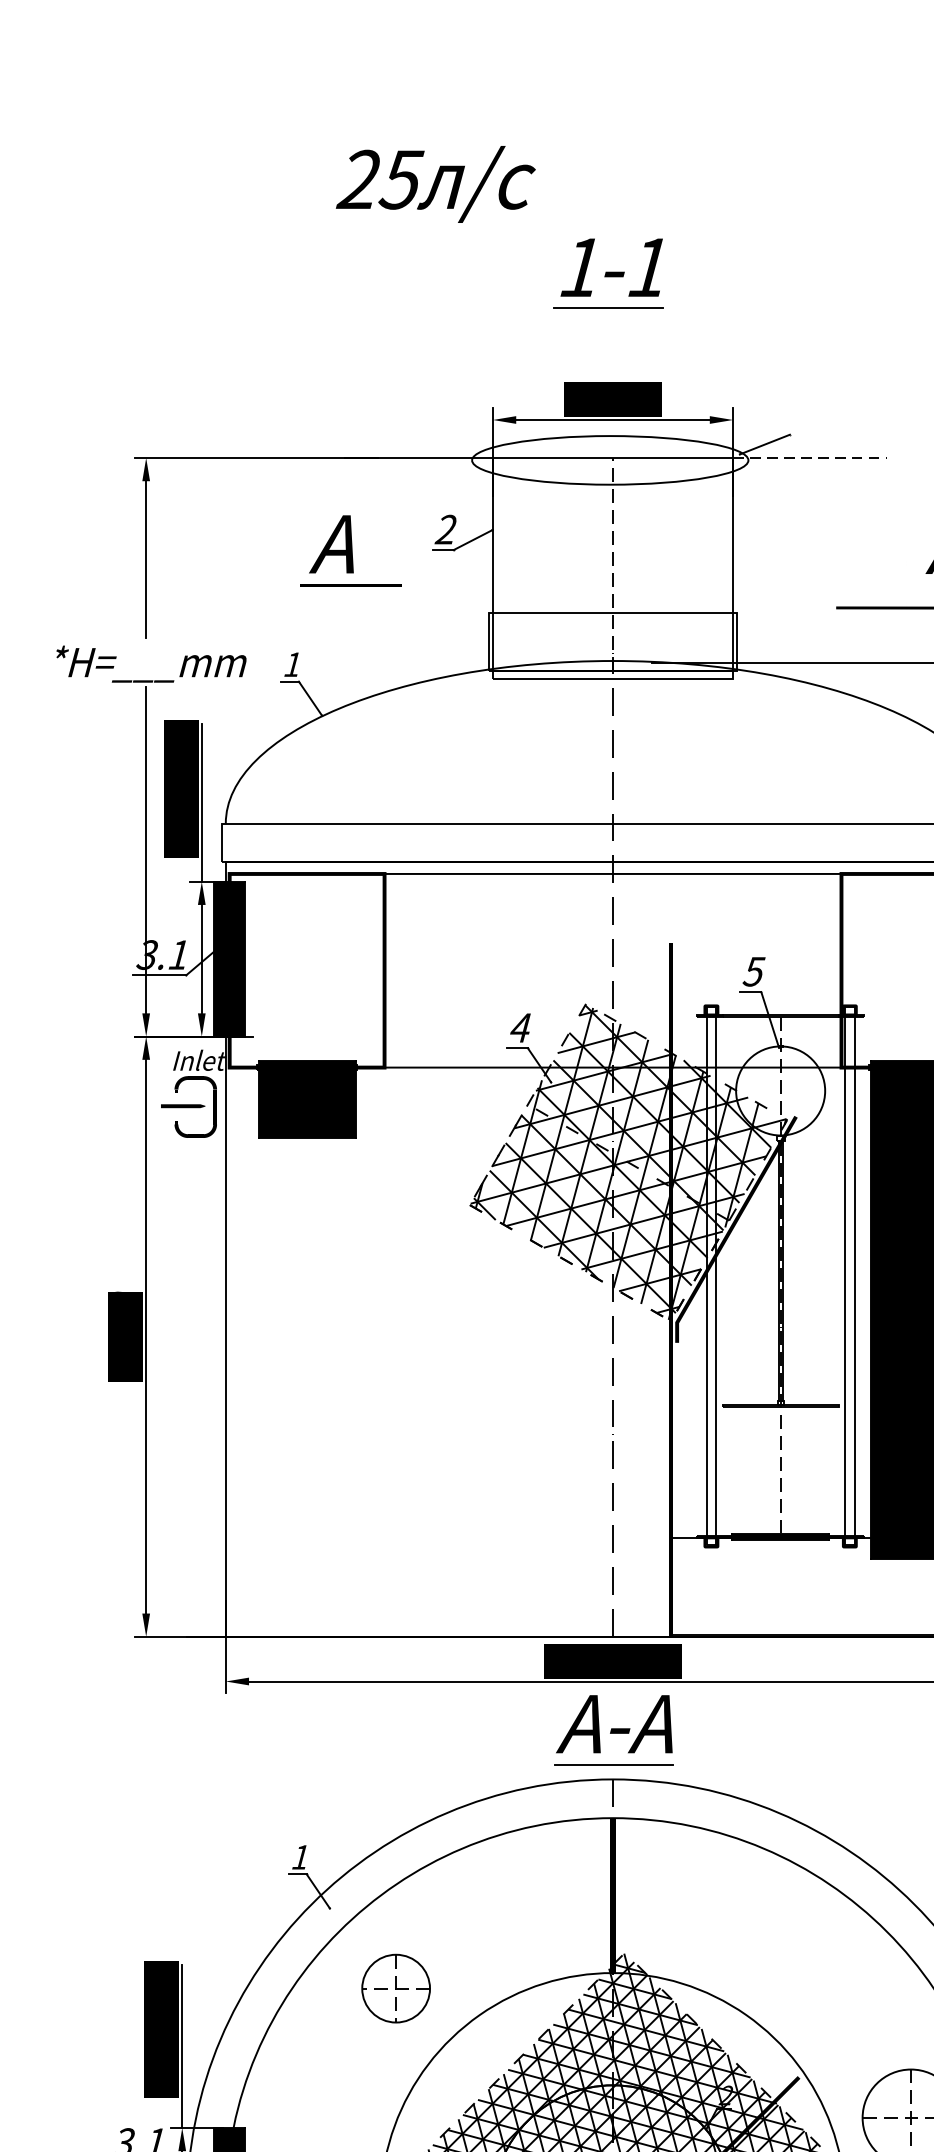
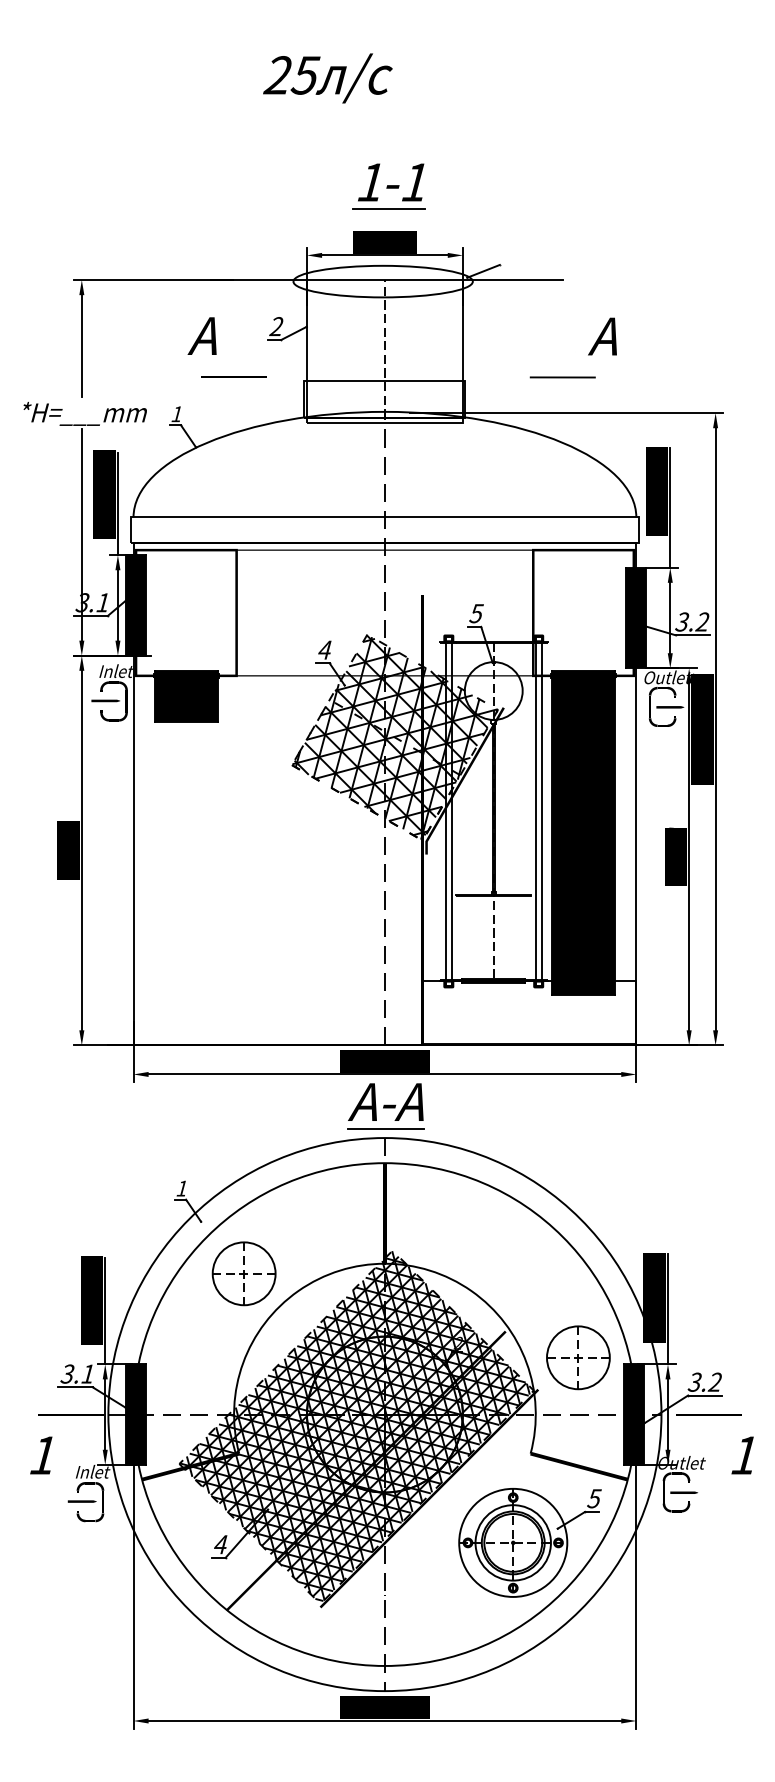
text: (435, 184) -> (327, 78), moved
part: (607, 273) -> (388, 186), moved
line: (811, 458) -> (513, 280), dashed -> solid
line: (350, 584) -> (233, 376), moved
part: (395, 1988) -> (243, 1273), size x1.43

